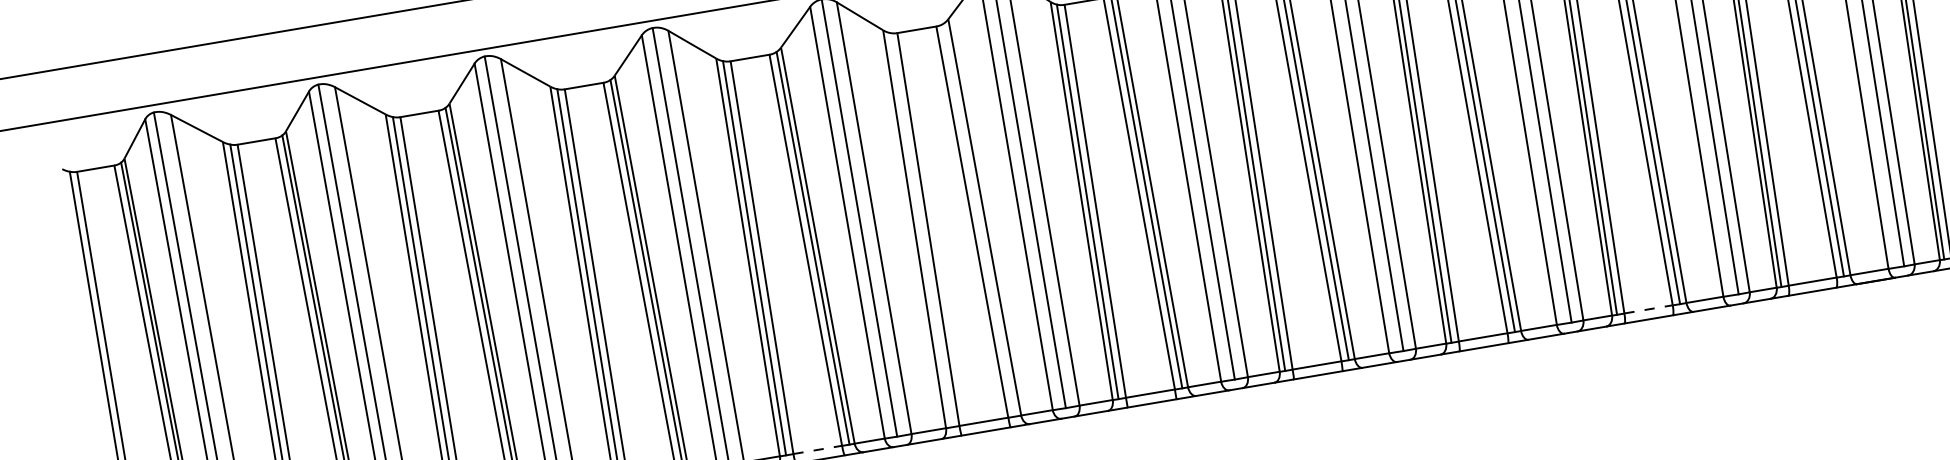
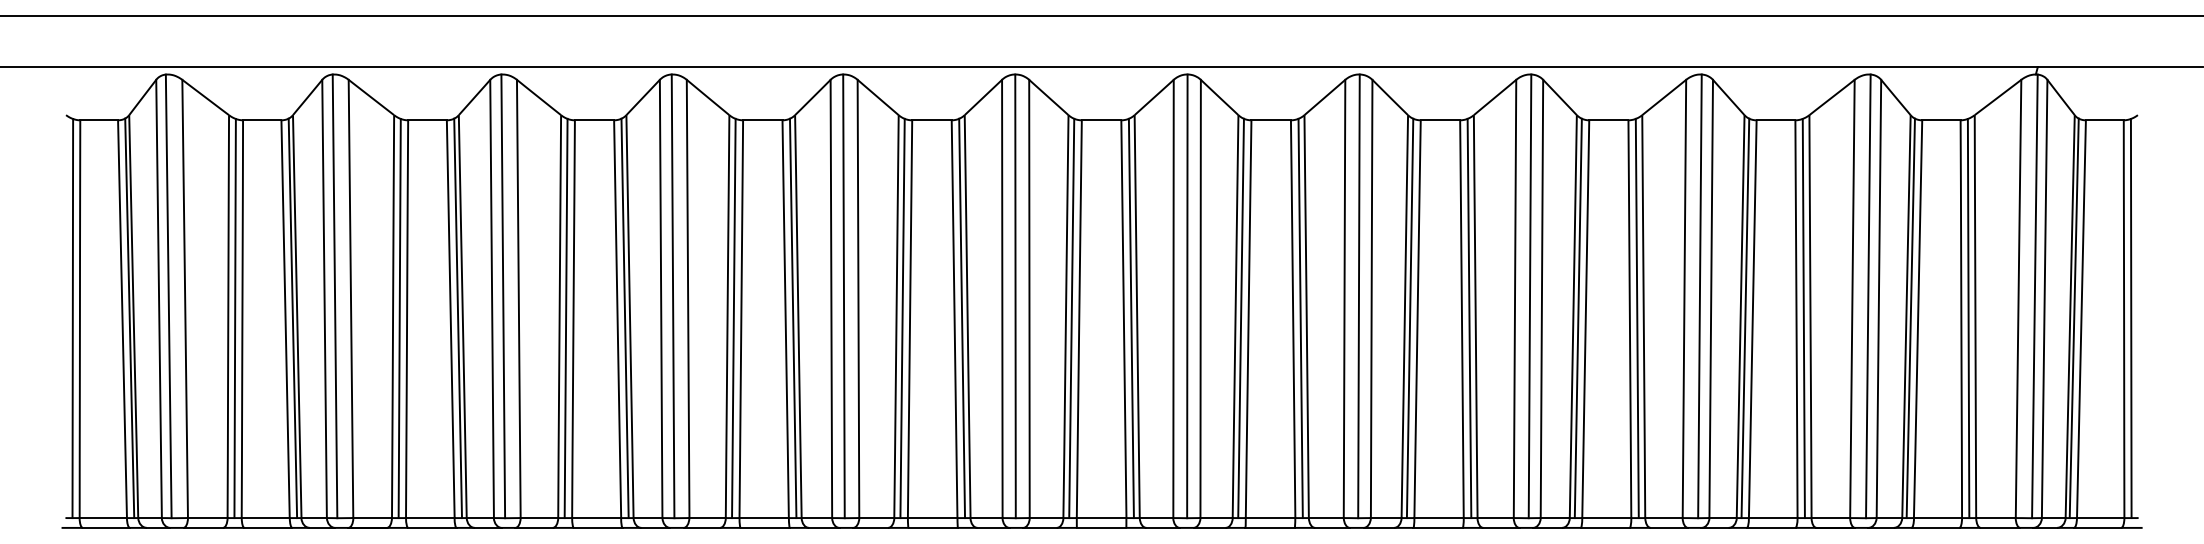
line: (980, 220) -> (962, 318), added
line: (920, 230) -> (902, 318), added
line: (1648, 308) -> (1606, 517), dashed -> solid
line: (817, 449) -> (764, 517), dashed -> solid

